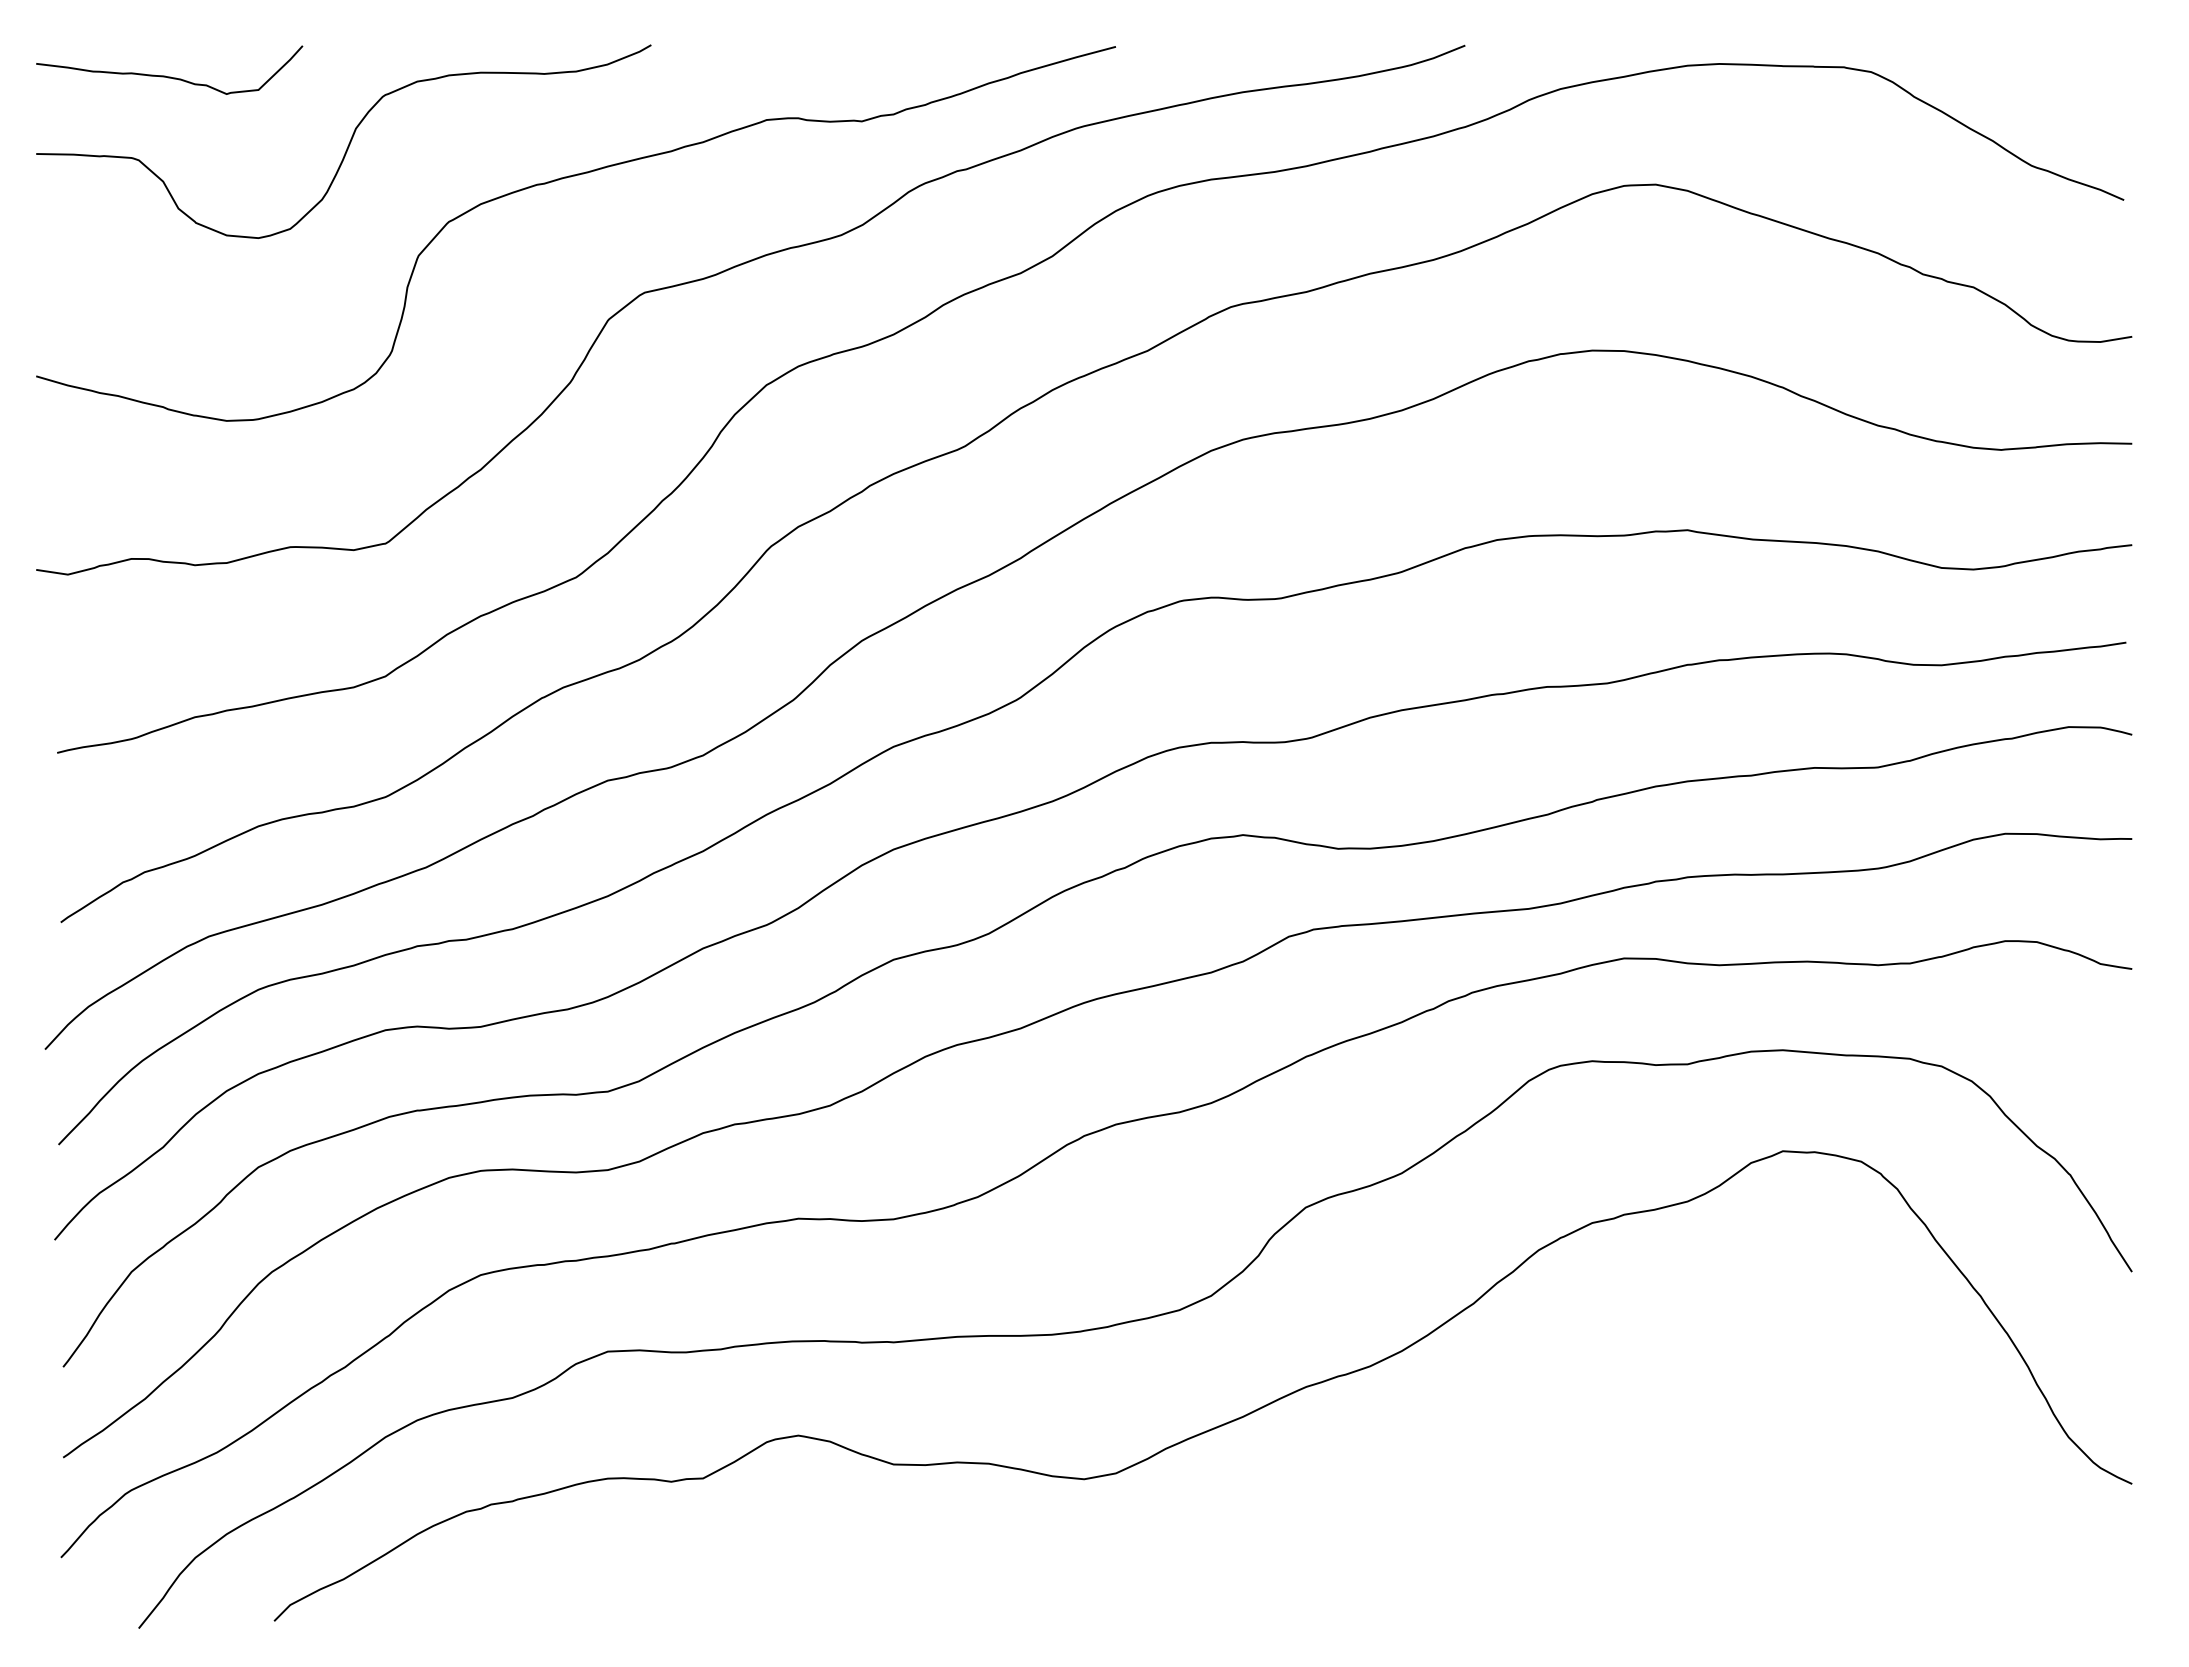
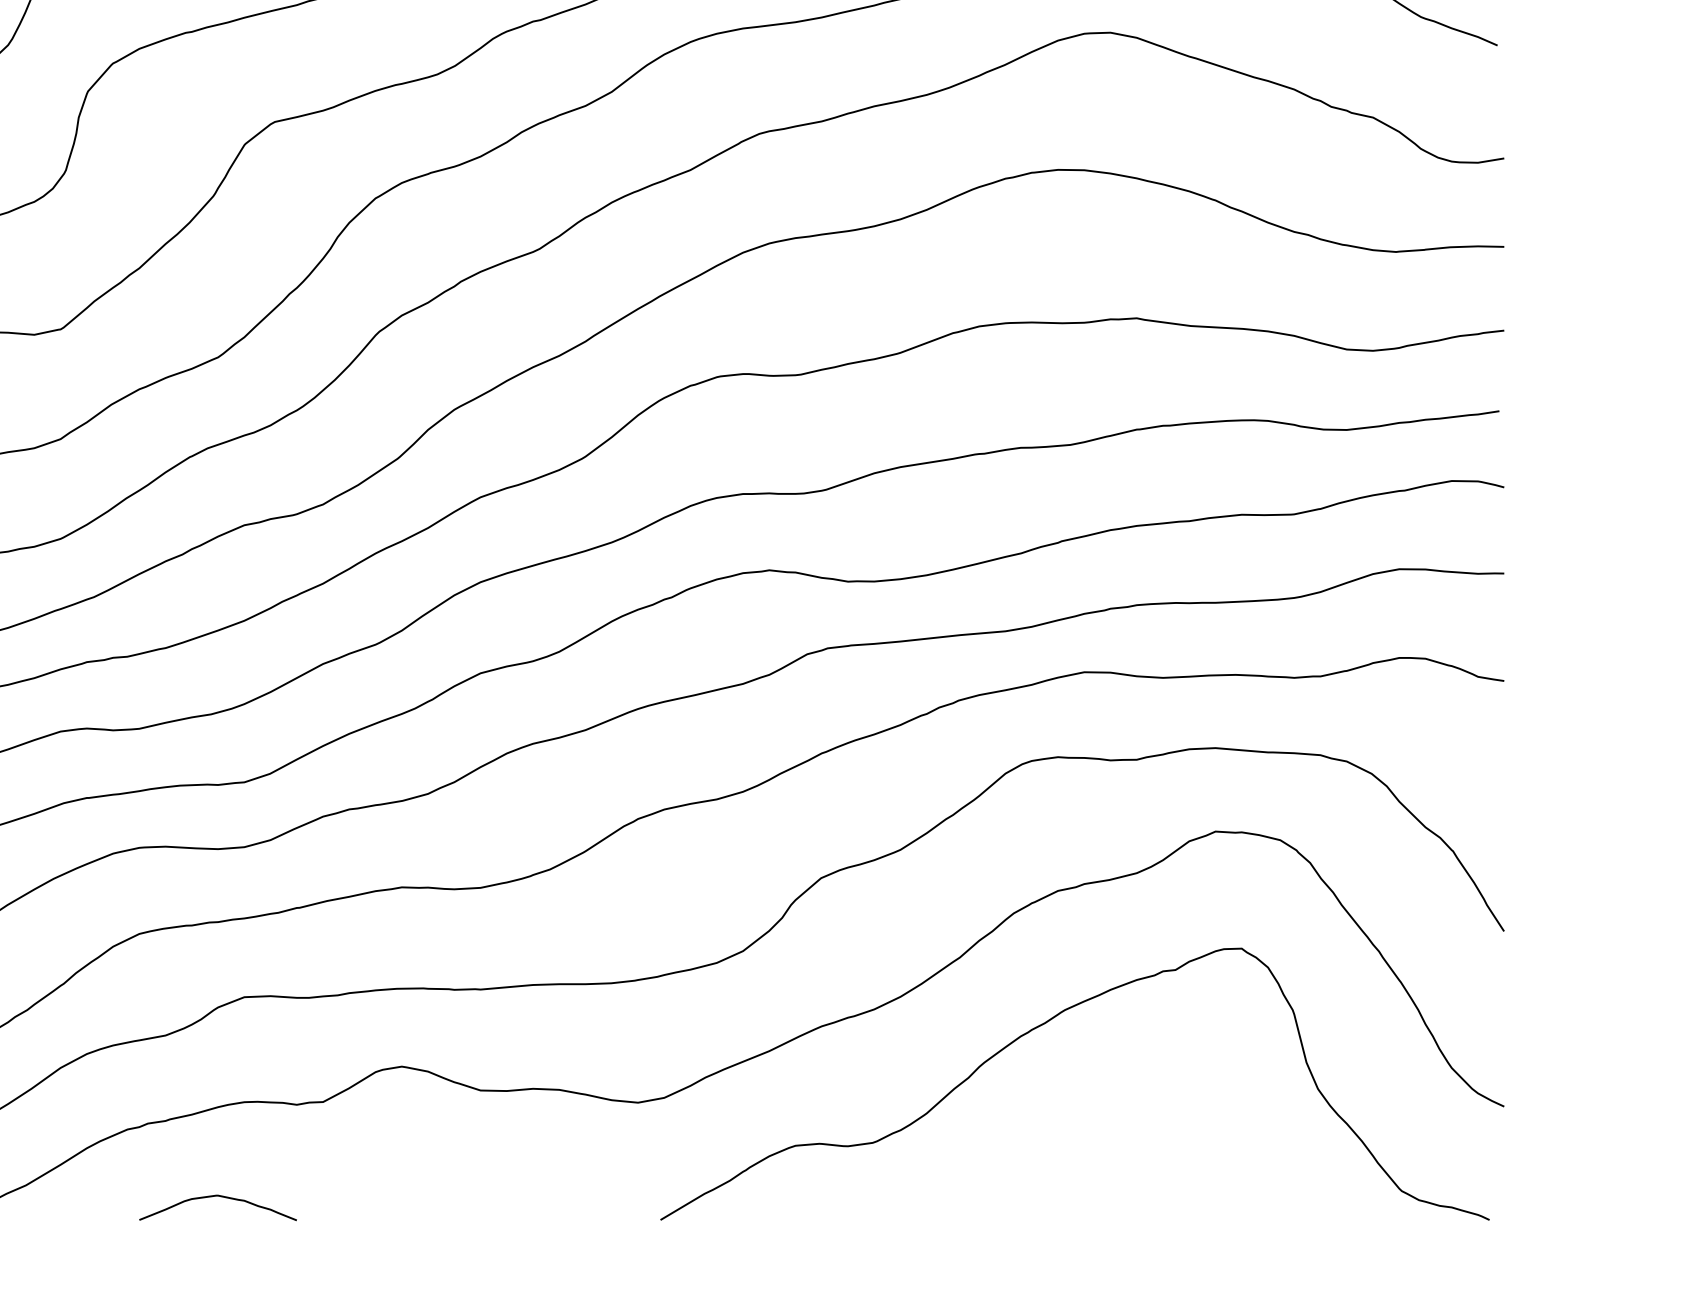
curve: (1576, 1384) -> (1044, 1024), added
curve: (578, 1593) -> (220, 1197), added

